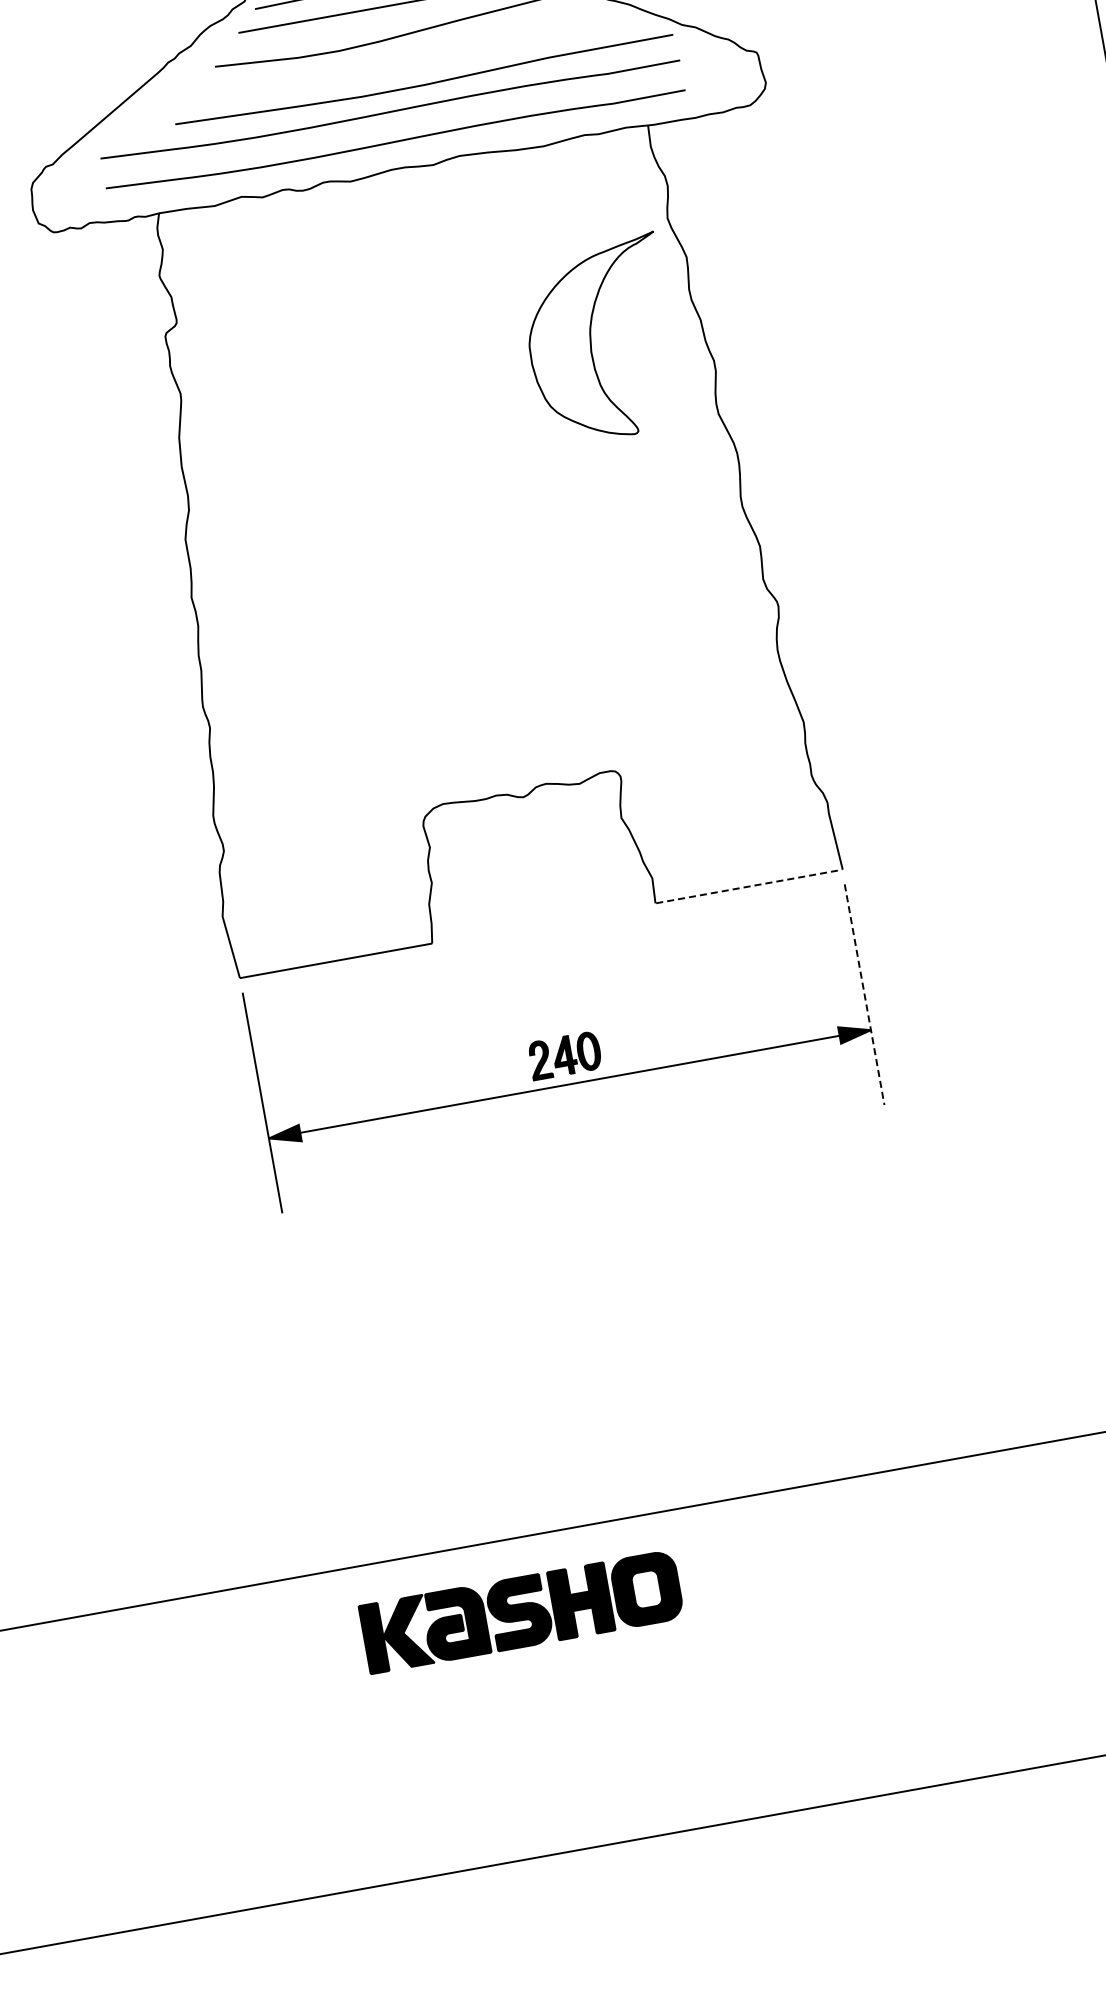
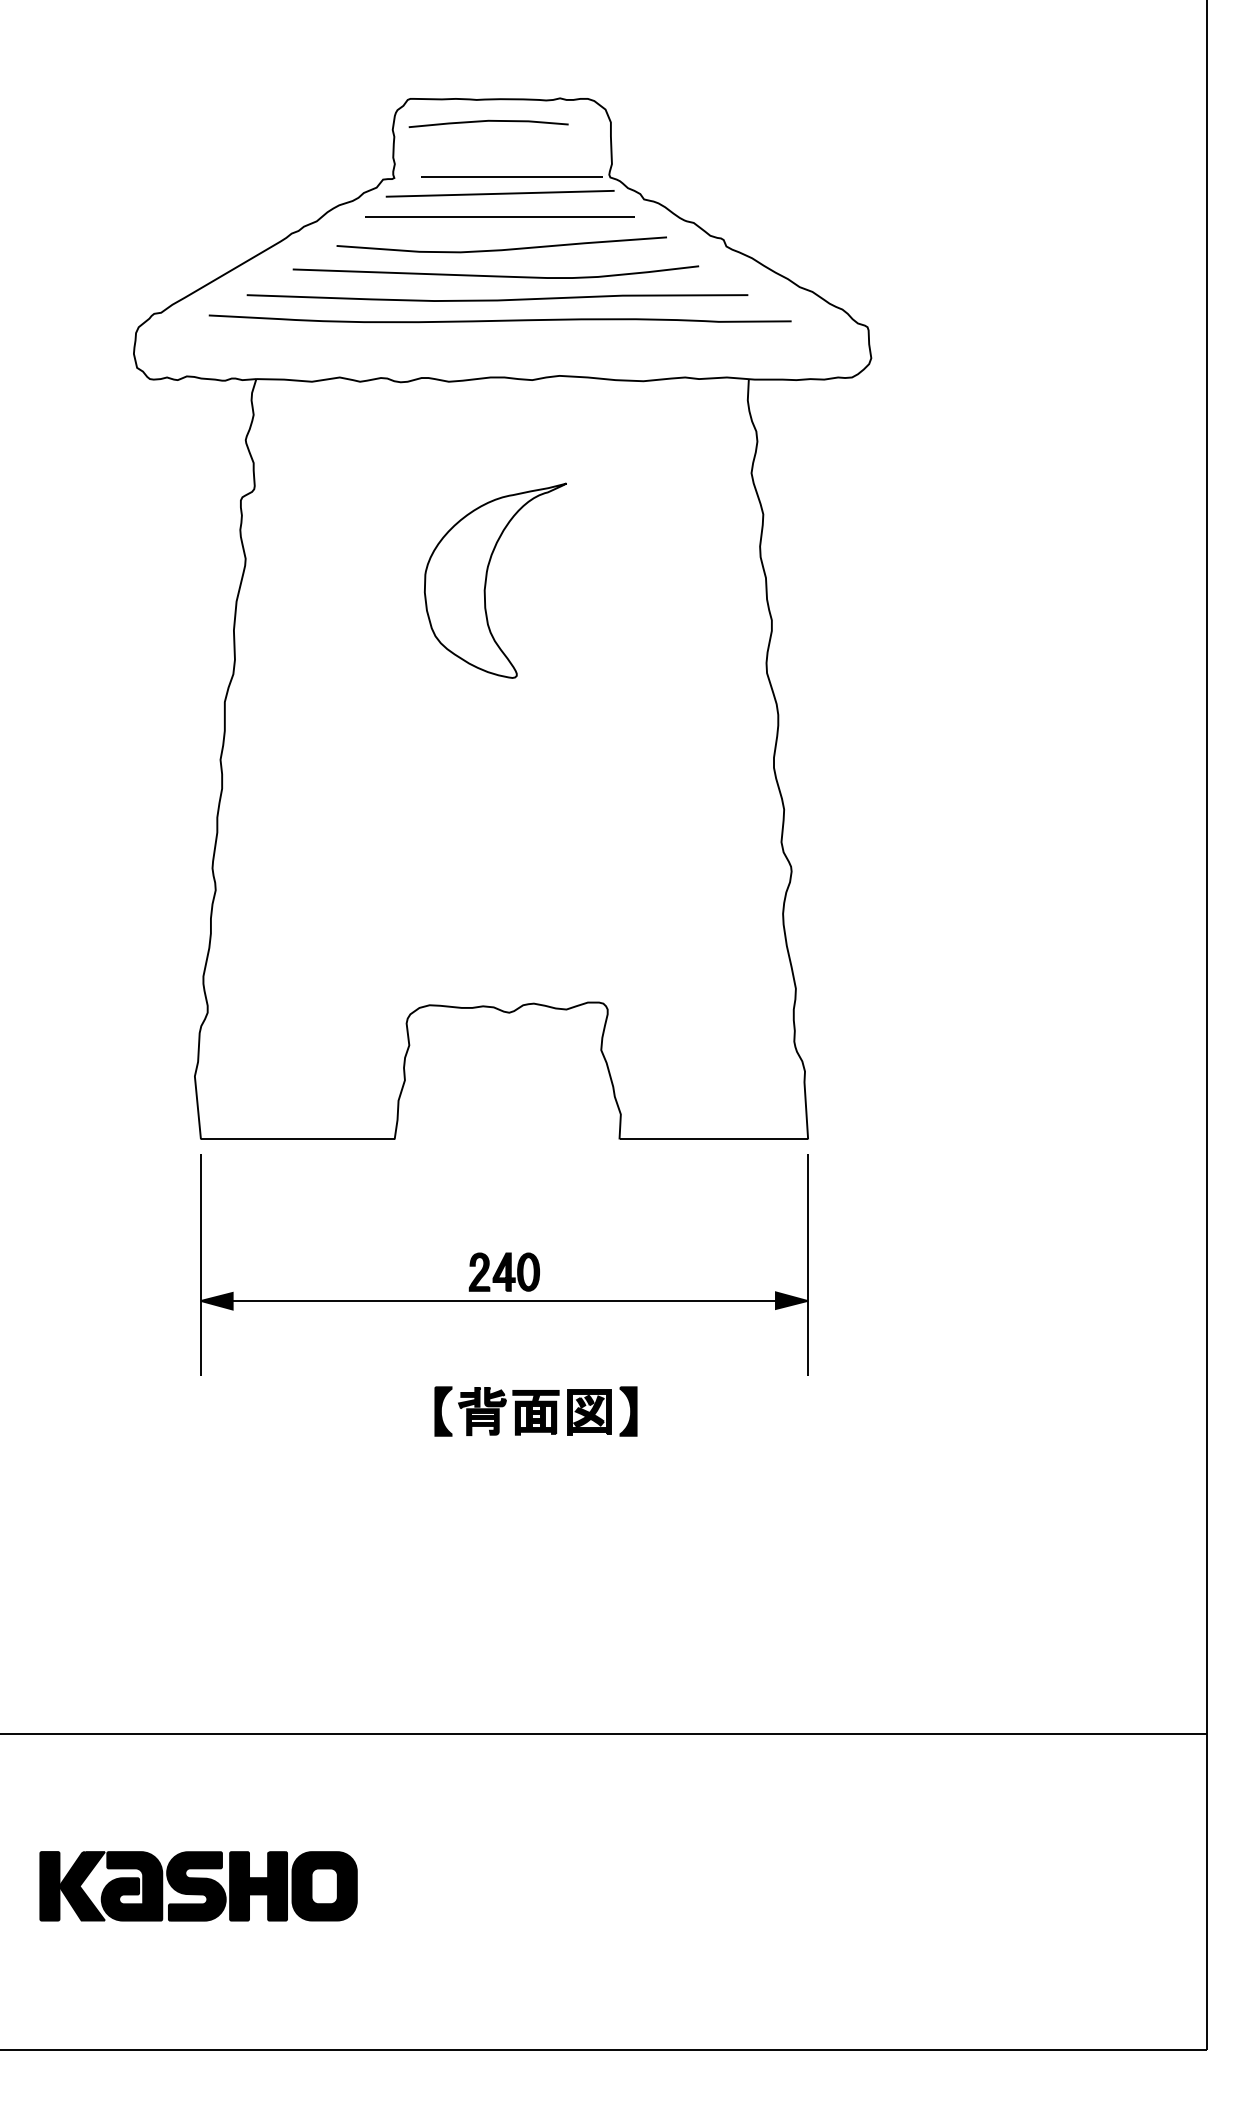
curve: (378, 67) -> (495, 275), added
curve: (424, 83) -> (497, 299), moved
curve: (395, 140) -> (499, 349), removed
part: (591, 338) -> (487, 577), moved
line: (748, 886) -> (713, 1139), dashed -> solid
line: (864, 994) -> (807, 1265), dashed -> solid
part: (620, 1188) -> (535, 1411), added
part: (521, 1612) -> (198, 1886), moved

